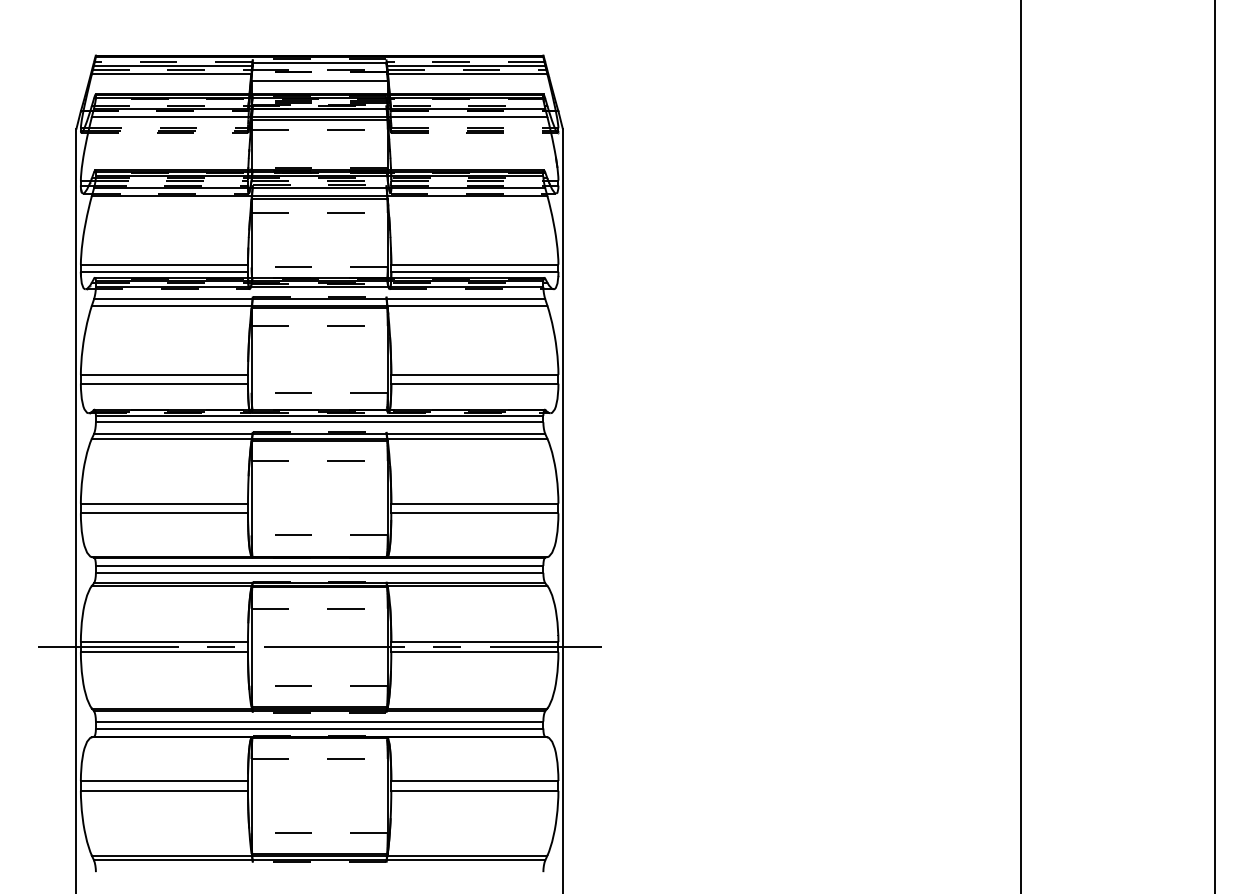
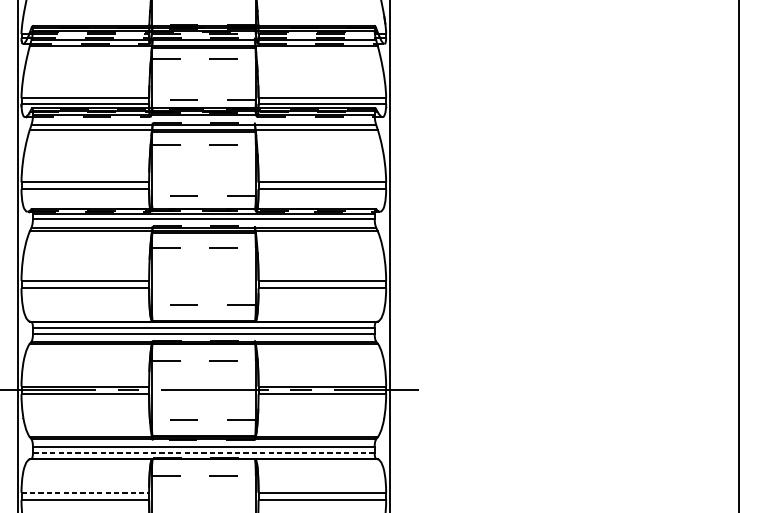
line: (319, 728) -> (203, 452), solid -> dashed
line: (164, 781) -> (85, 492), solid -> dashed

